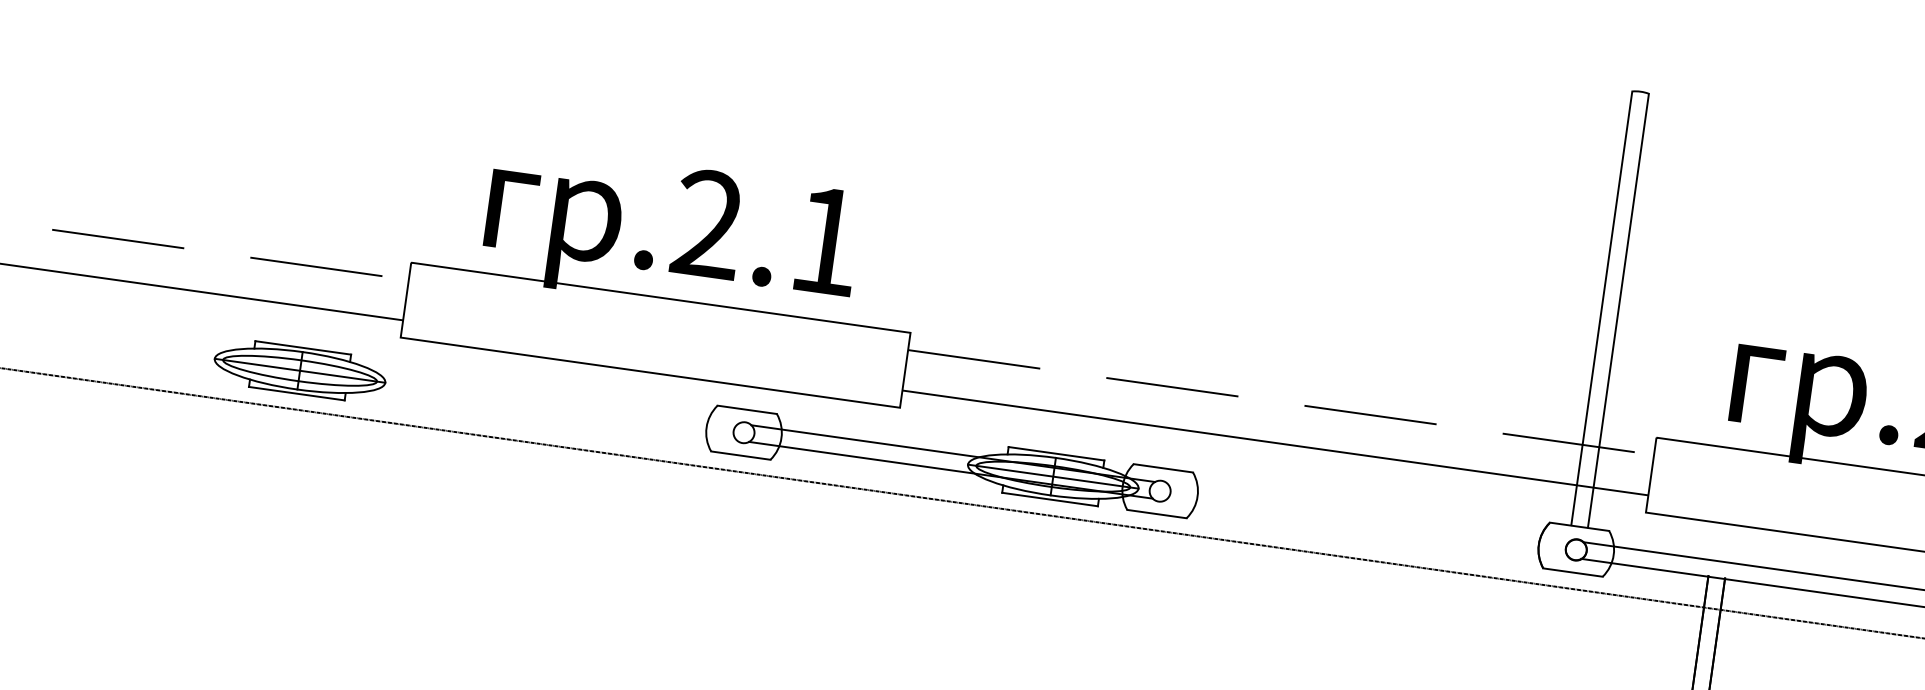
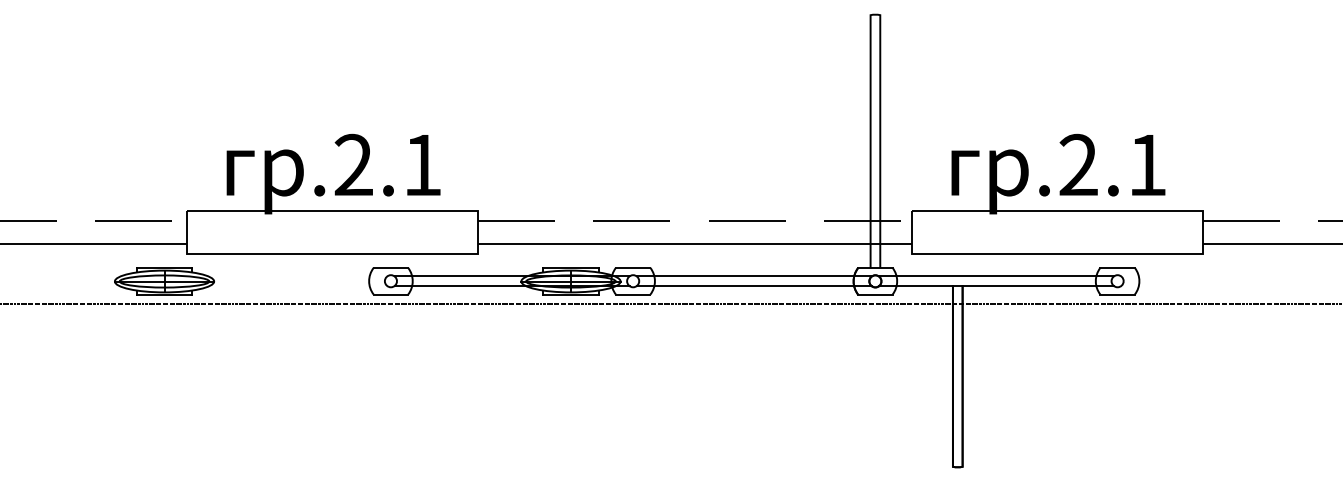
part: (300, 370) -> (164, 281), moved
line: (1368, 512) -> (753, 276), added
line: (1365, 529) -> (753, 286), added

